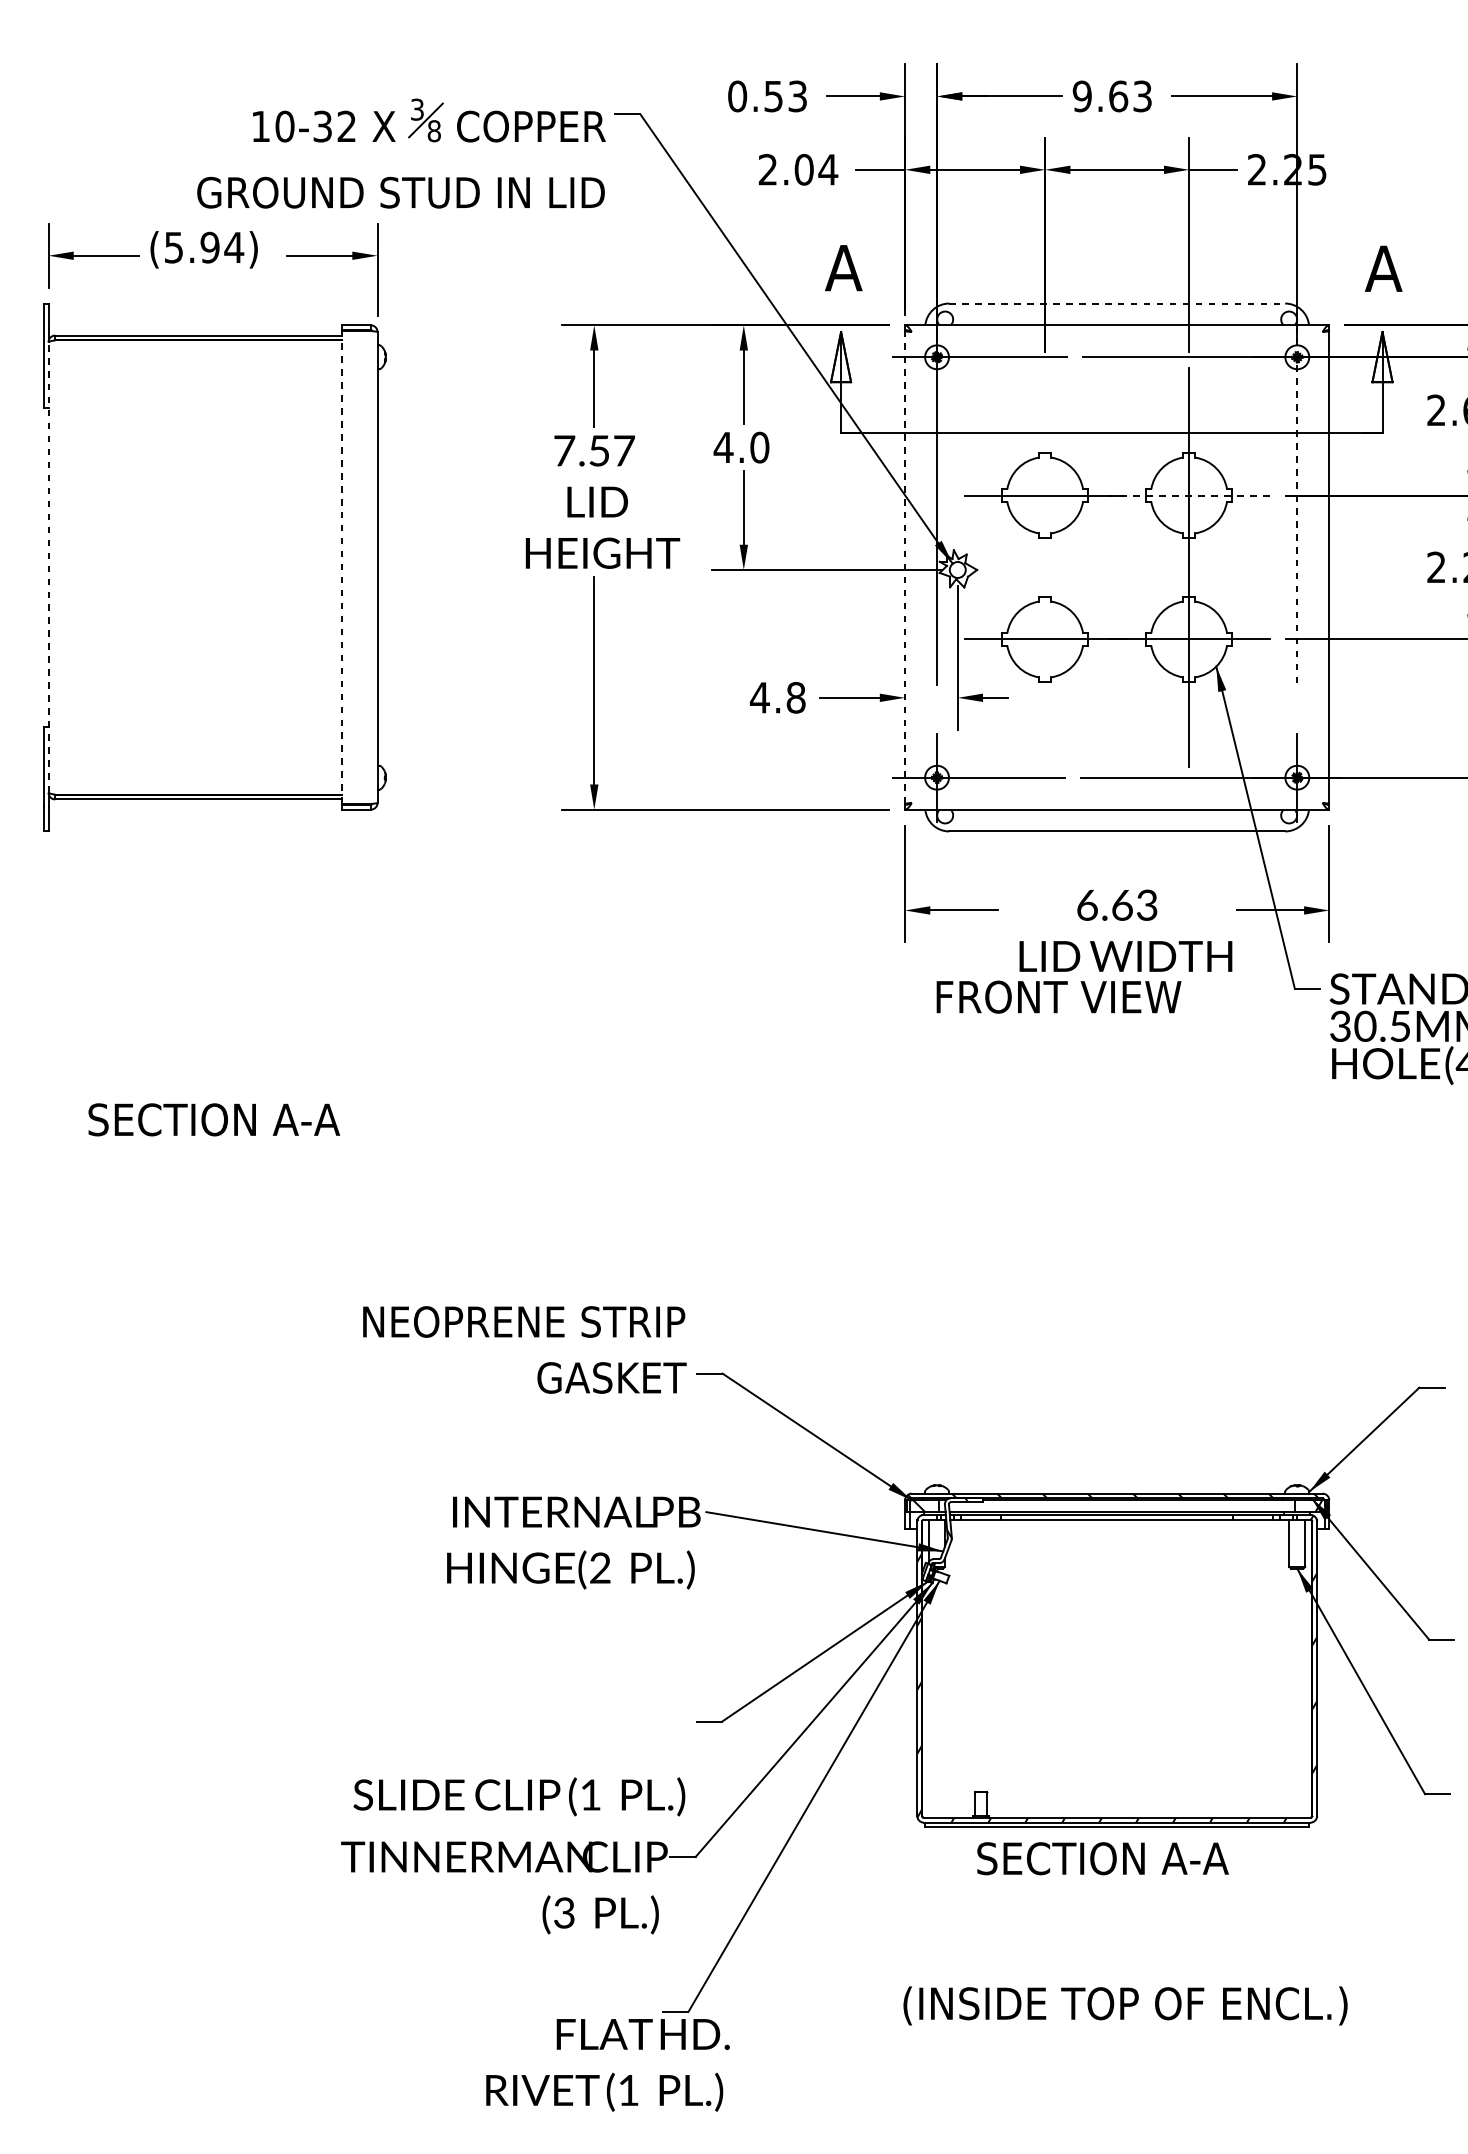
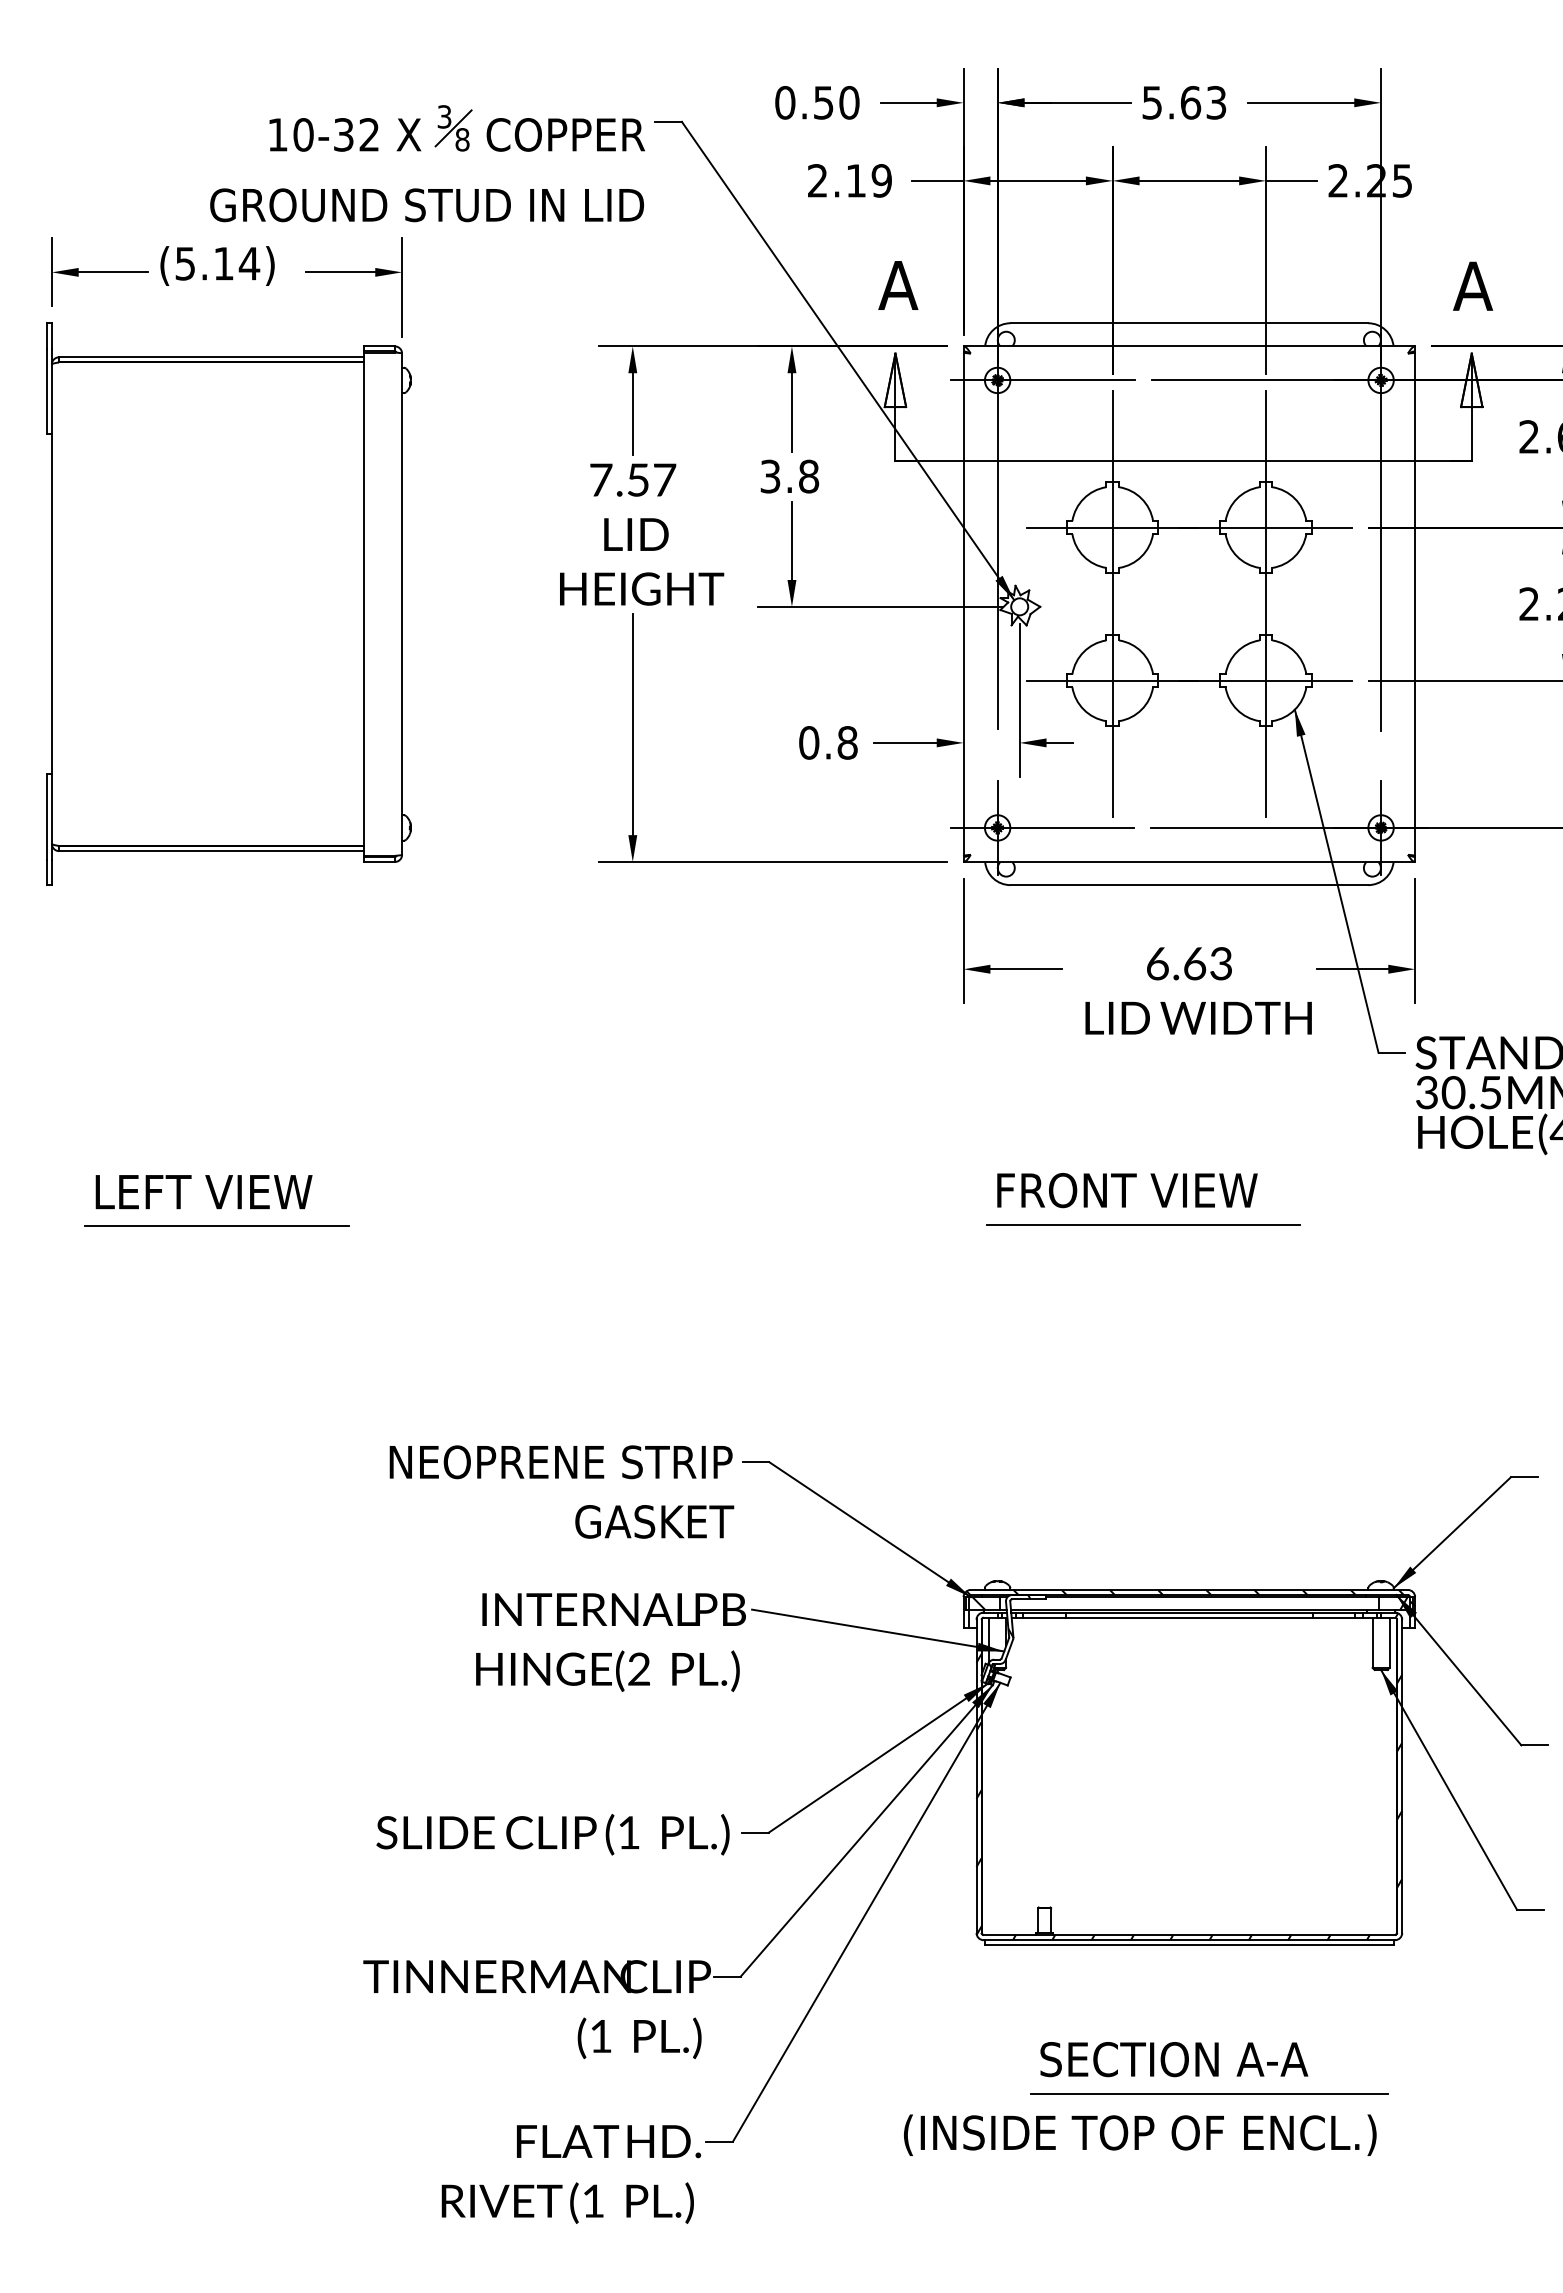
text: (797, 96) -> (849, 102), 0.53 -> 0.50
text: (1082, 96) -> (1152, 102), 9.63 -> 5.63
text: (816, 169) -> (869, 180), 2.04 -> 2.19
text: (209, 247) -> (223, 263), (5.94) -> (5.14)
line: (1117, 303) -> (1189, 323), dashed -> solid
text: (741, 447) -> (789, 476), 4.0 -> 3.8
line: (1188, 495) -> (1265, 527), dashed -> solid
line: (1297, 500) -> (1381, 532), dashed -> solid
line: (48, 567) -> (51, 604), dashed -> solid
line: (341, 567) -> (363, 604), dashed -> solid
line: (904, 567) -> (963, 604), dashed -> solid
line: (1044, 567) -> (1112, 604), added
text: (759, 697) -> (808, 742), 4.8 -> 0.8
text: (1059, 997) -> (1127, 1190), moved
text: (214, 1119) -> (228, 1191), SECTION A-A -> LEFT VIEW
line: (1074, 1150) -> (1143, 1224), added
line: (204, 1152) -> (217, 1226), added
text: (524, 1349) -> (561, 1491), moved
text: (518, 1796) -> (552, 1834), moved
text: (1103, 1858) -> (1174, 2059), moved
text: (563, 1912) -> (600, 2035), (3 -> (1
line: (1136, 1966) -> (1209, 2093), added
text: (1125, 2005) -> (1140, 2134), moved
text: (608, 2065) -> (571, 2174), moved

